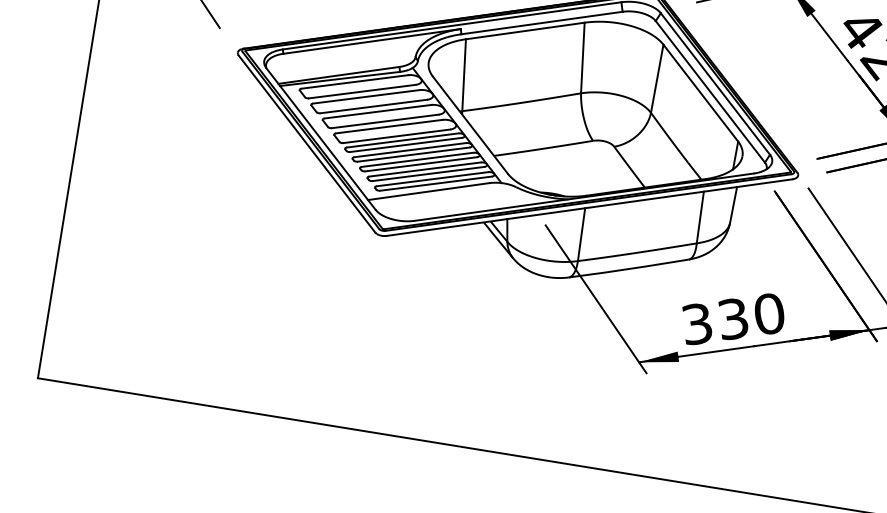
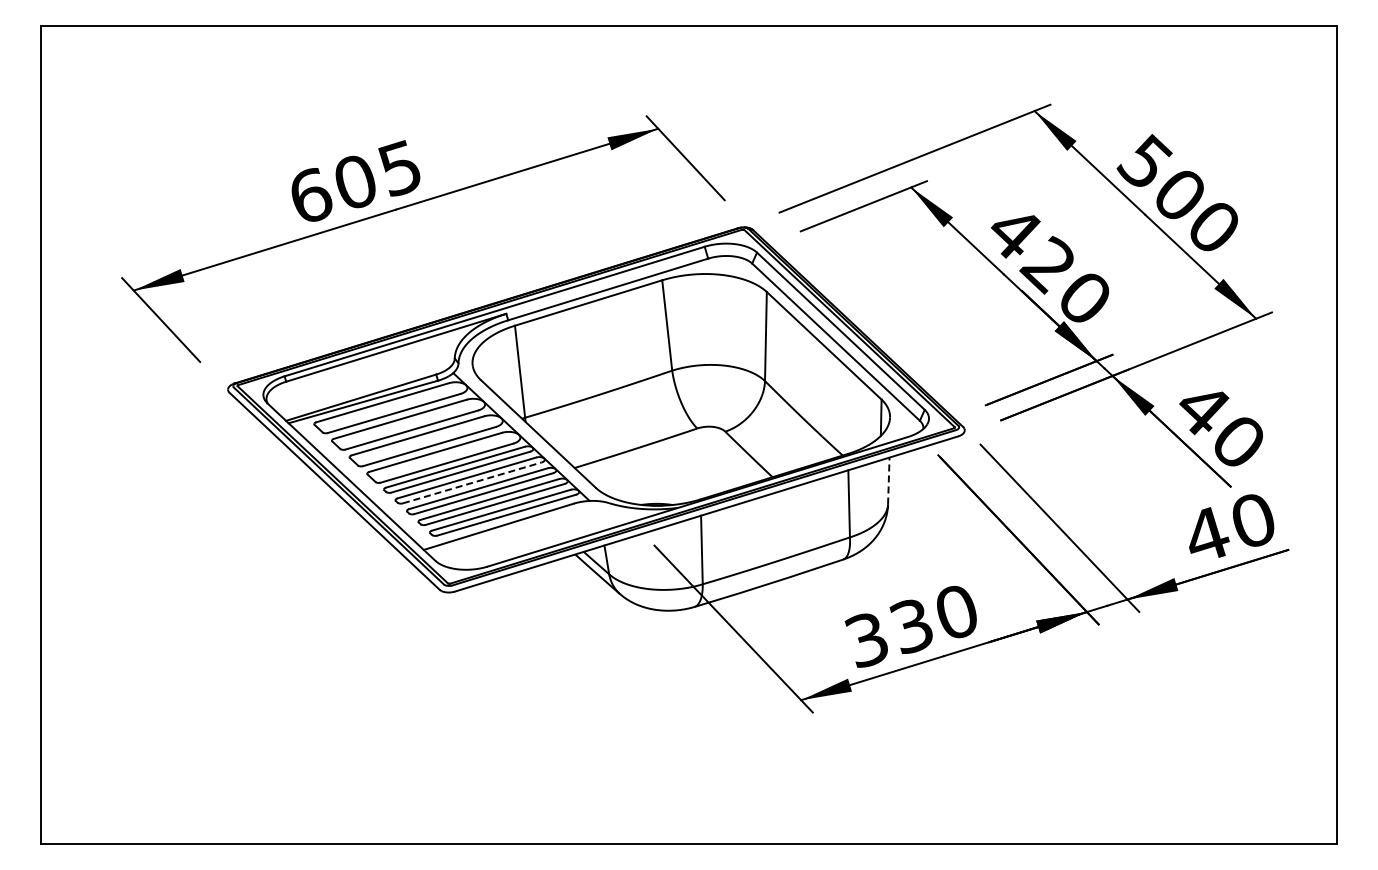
line: (413, 154) -> (472, 482), solid -> dashed
line: (733, 204) -> (888, 480), solid -> dashed

